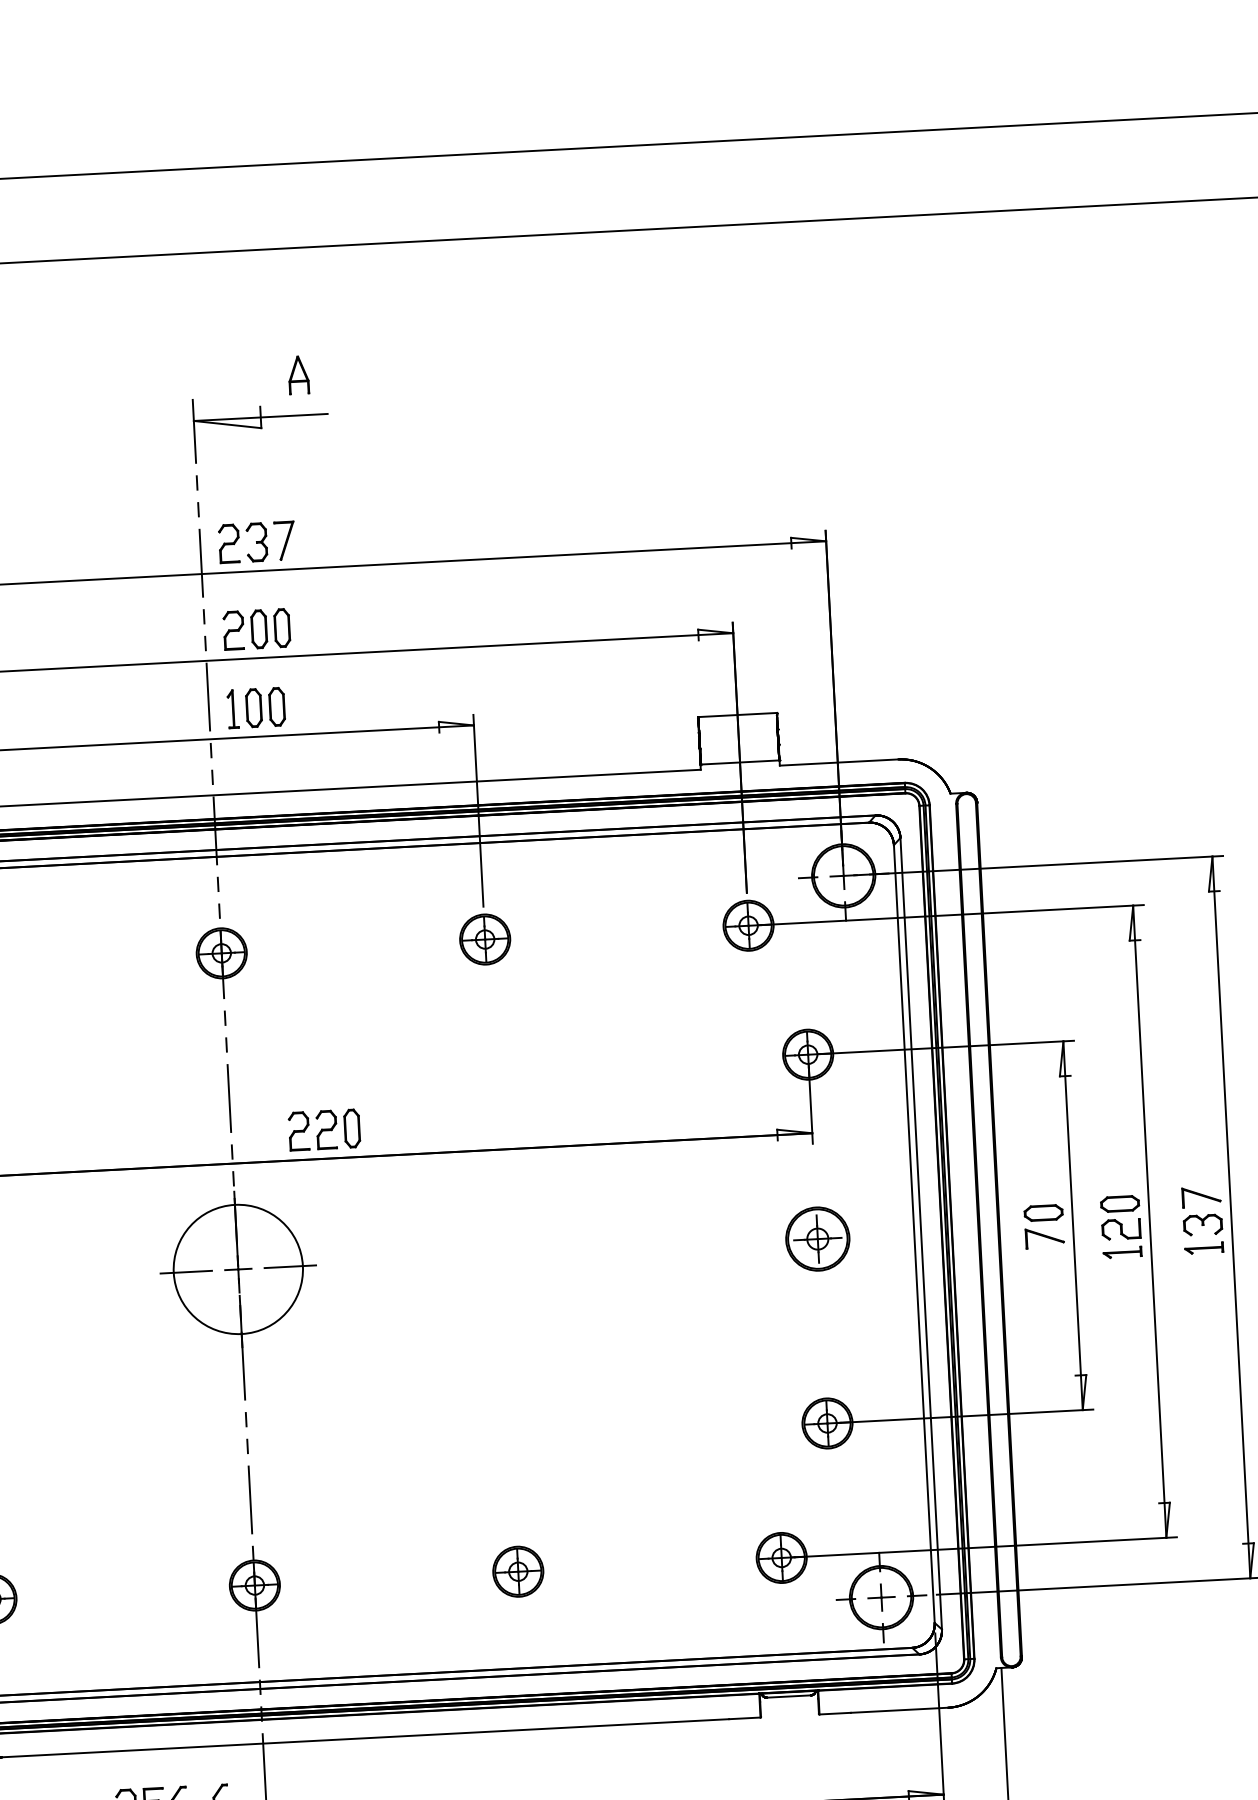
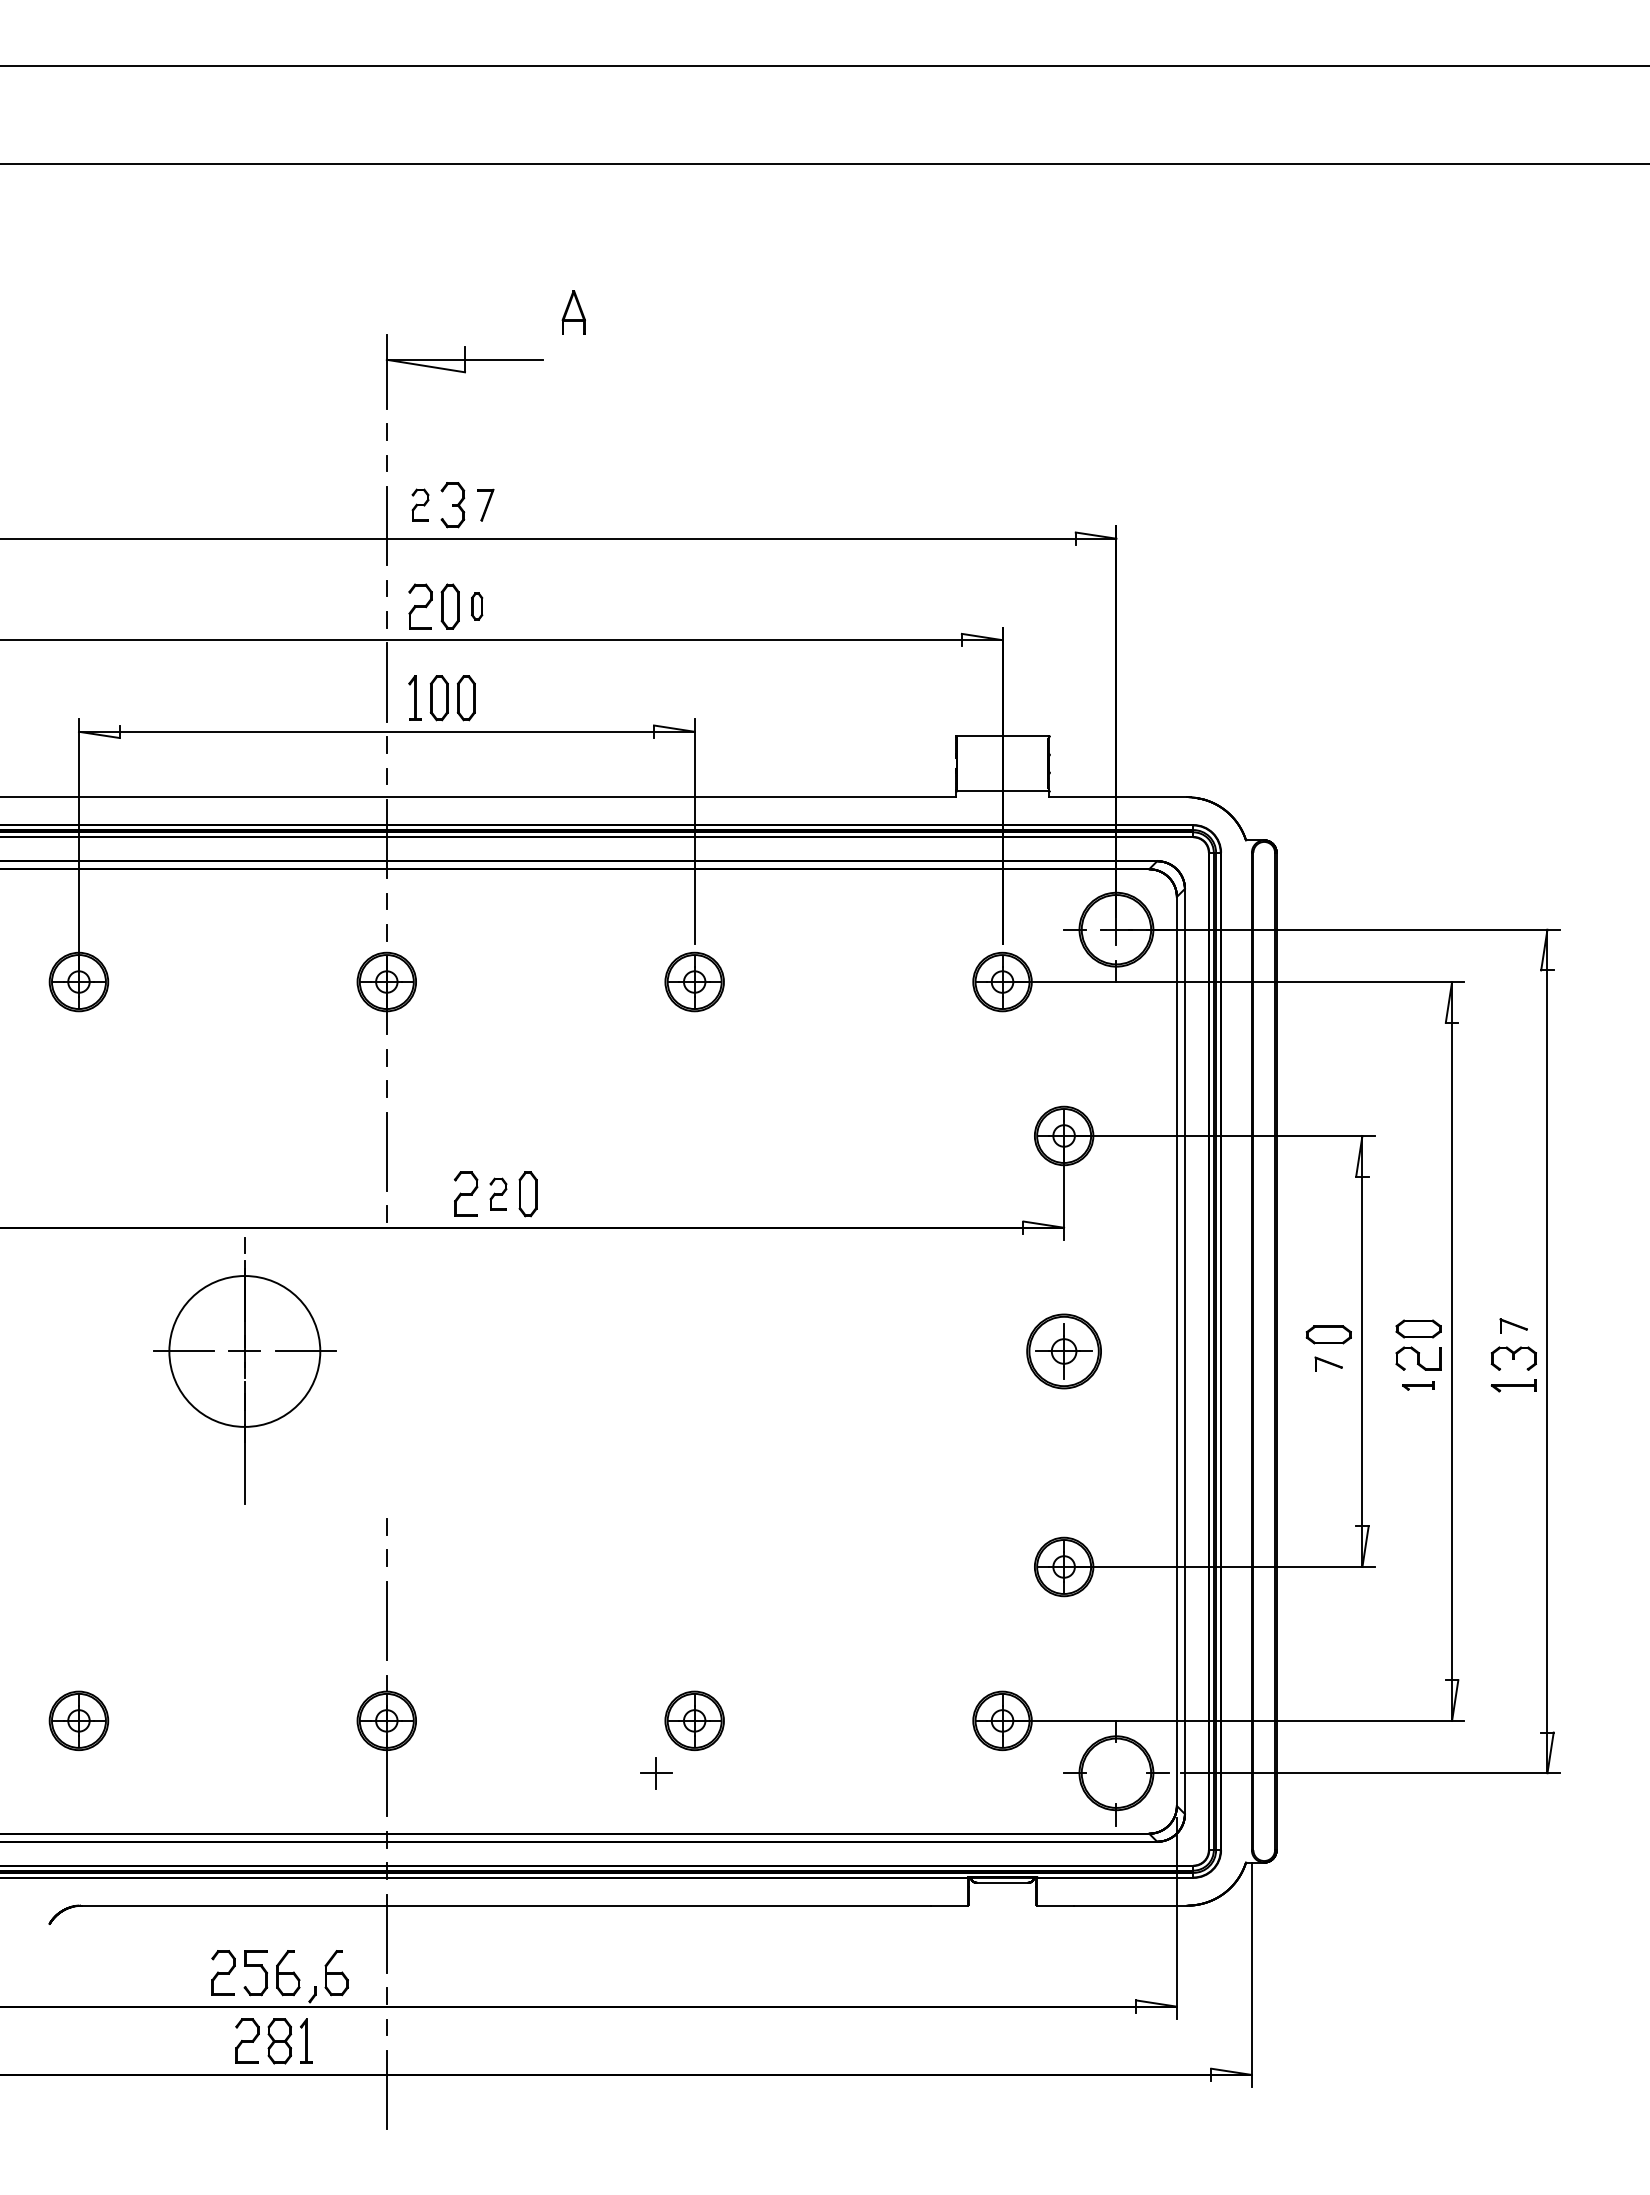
part: (298, 374) -> (573, 312), moved
part: (284, 541) -> (485, 505), size x0.7
part: (229, 543) -> (420, 504), size x0.7
part: (281, 628) -> (476, 606), size x0.6
part: (326, 1129) -> (498, 1193), size x0.7
part: (1201, 1196) -> (1513, 1325), size x0.6
part: (1044, 1237) -> (1328, 1363), size x0.6
part: (1122, 1252) -> (1418, 1385), size x0.7
part: (238, 1285) -> (244, 1370), moved
part: (881, 1597) -> (656, 1773), moved

